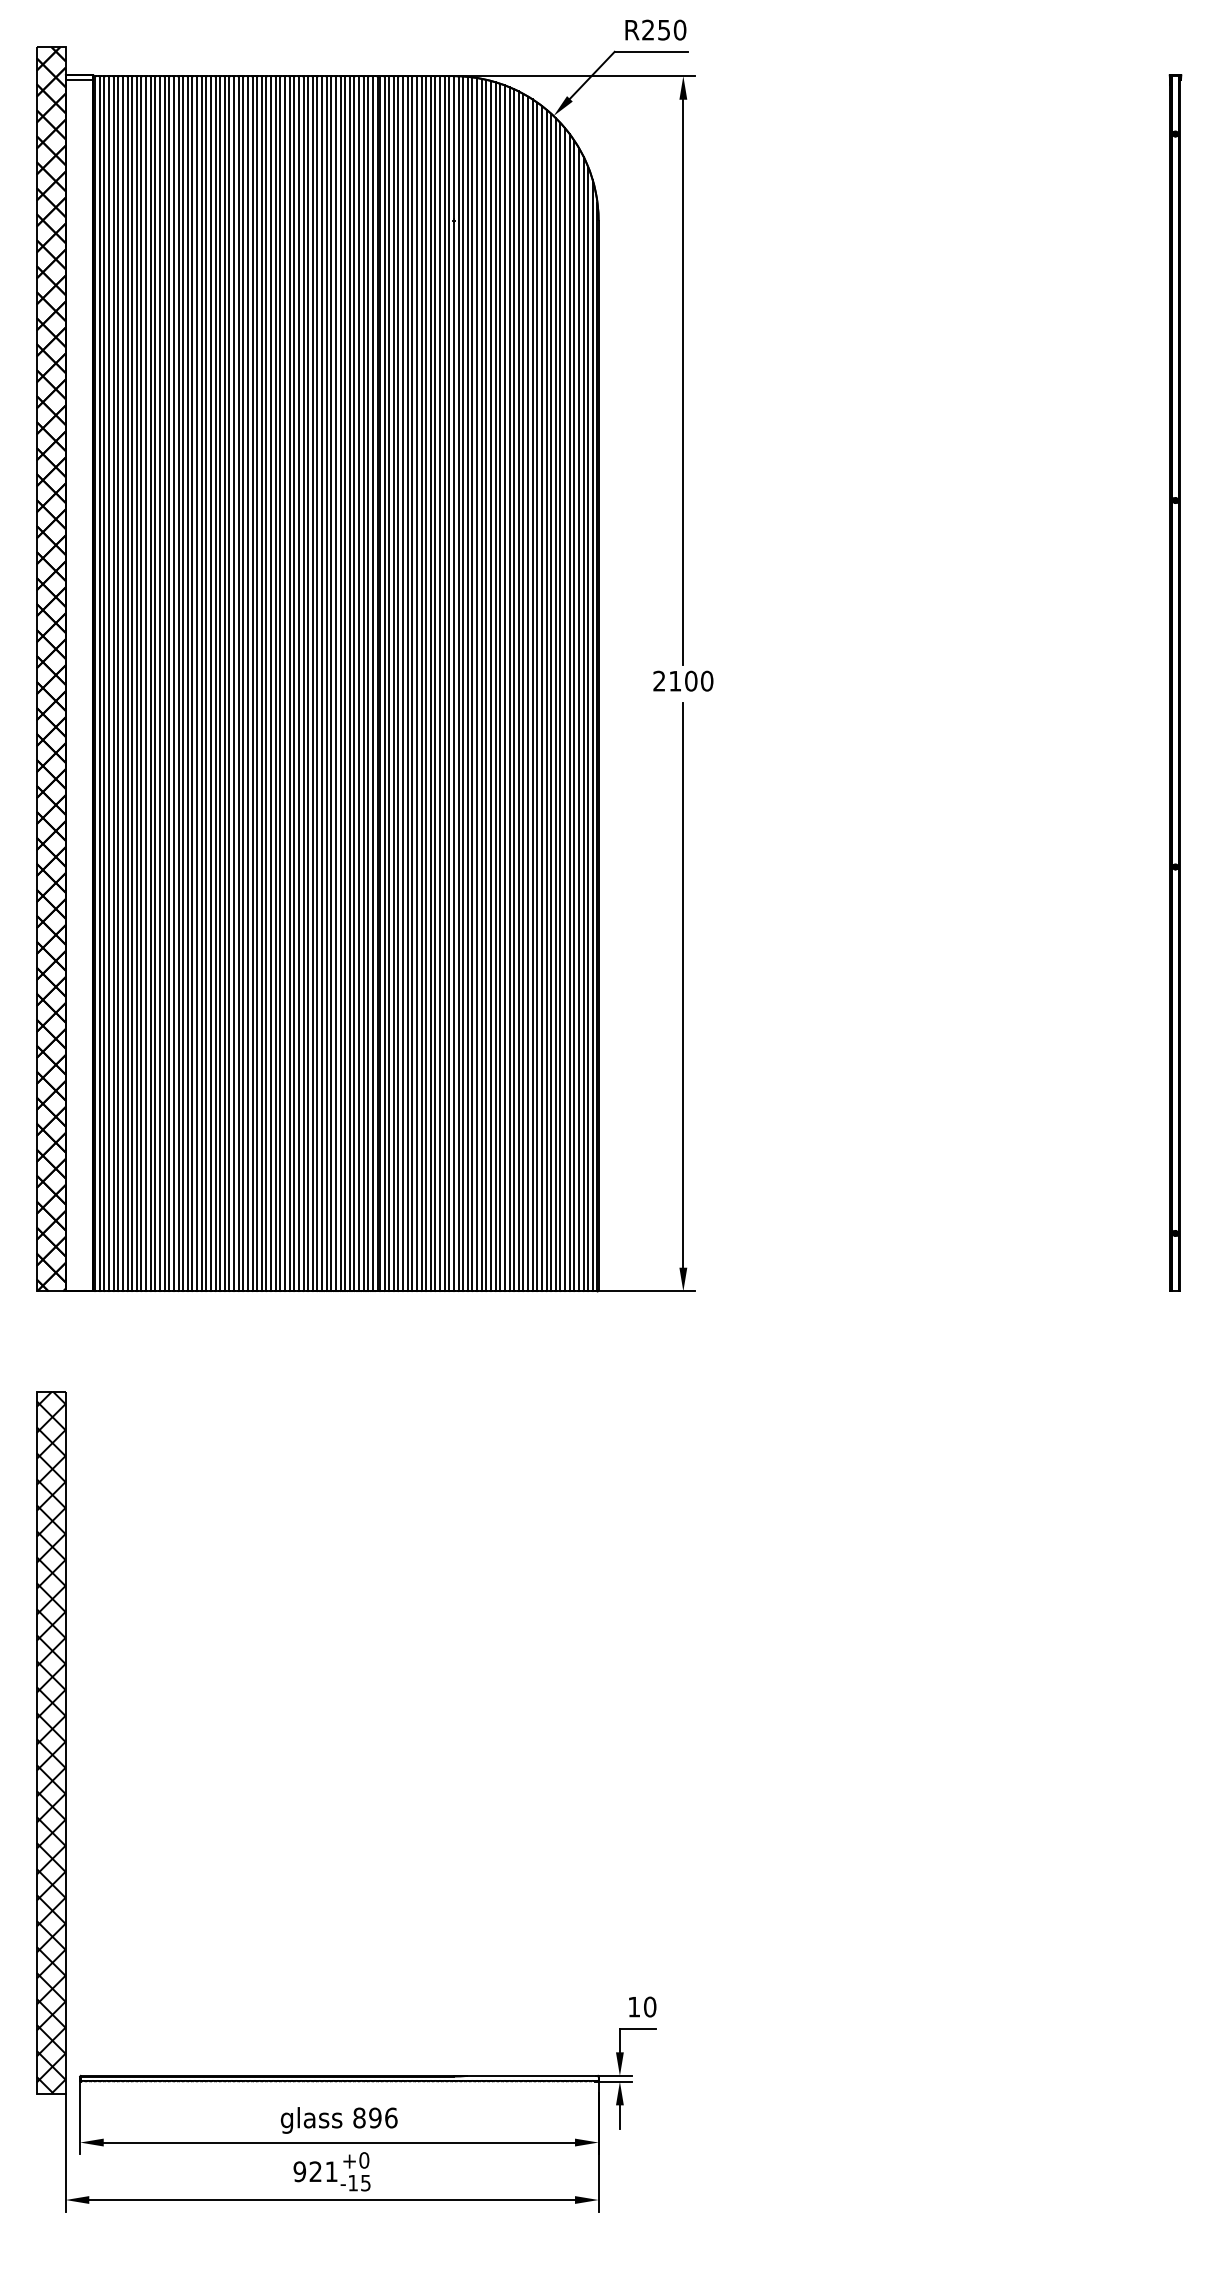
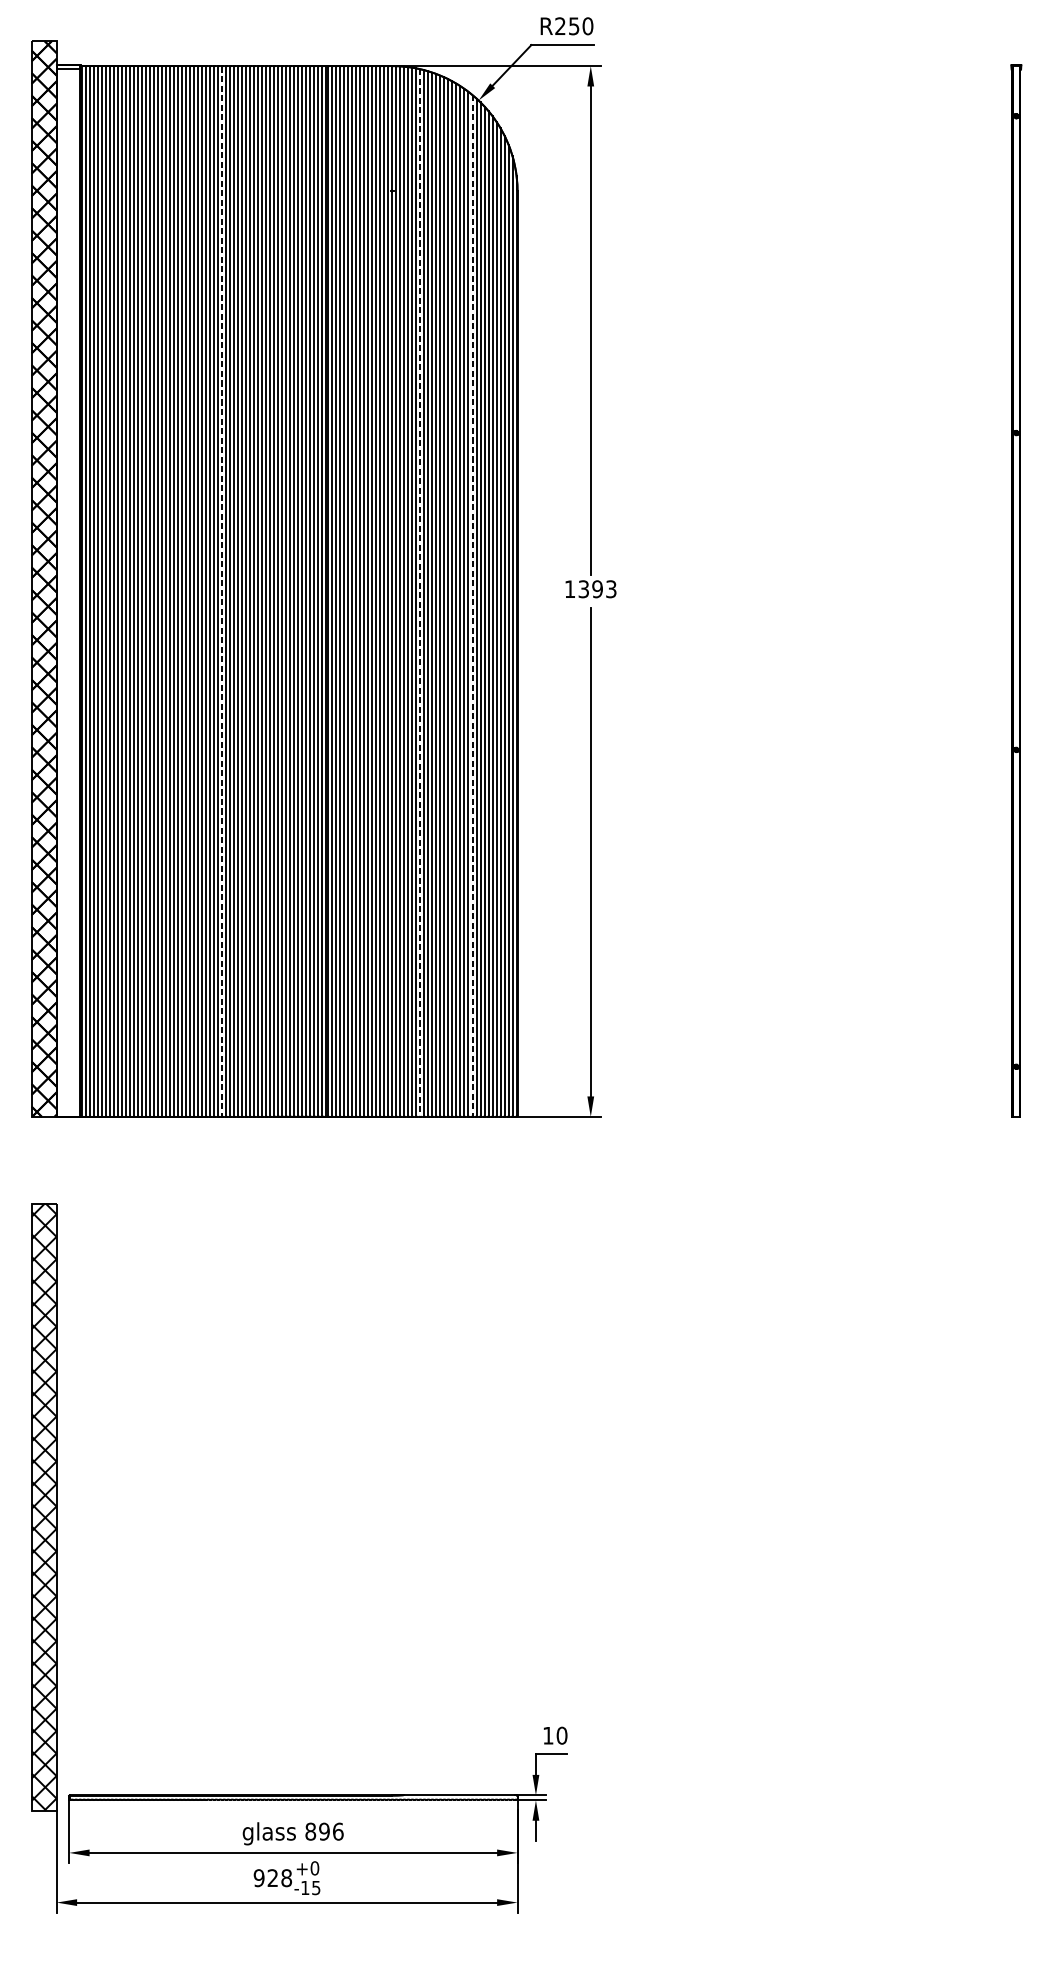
text: (683, 680) -> (590, 588), 2100 -> 1393
line: (257, 684) -> (222, 592), solid -> dashed
line: (486, 685) -> (420, 592), solid -> dashed
line: (546, 700) -> (472, 605), solid -> dashed
text: (331, 2171) -> (286, 1877), 921 -> 928

